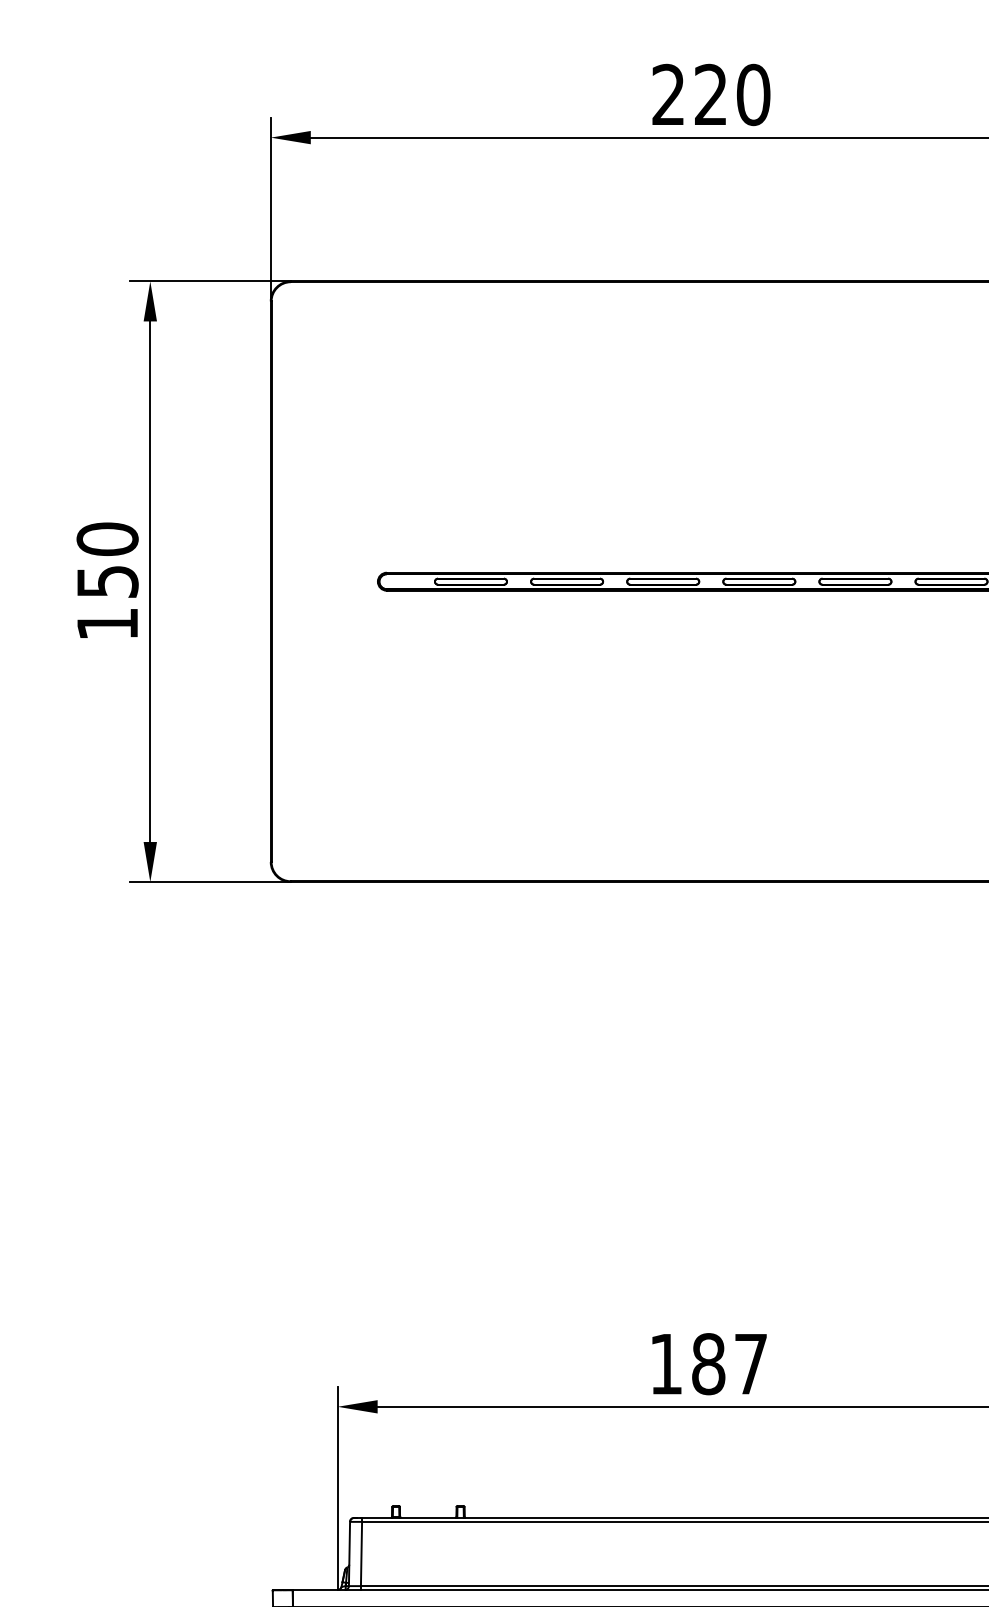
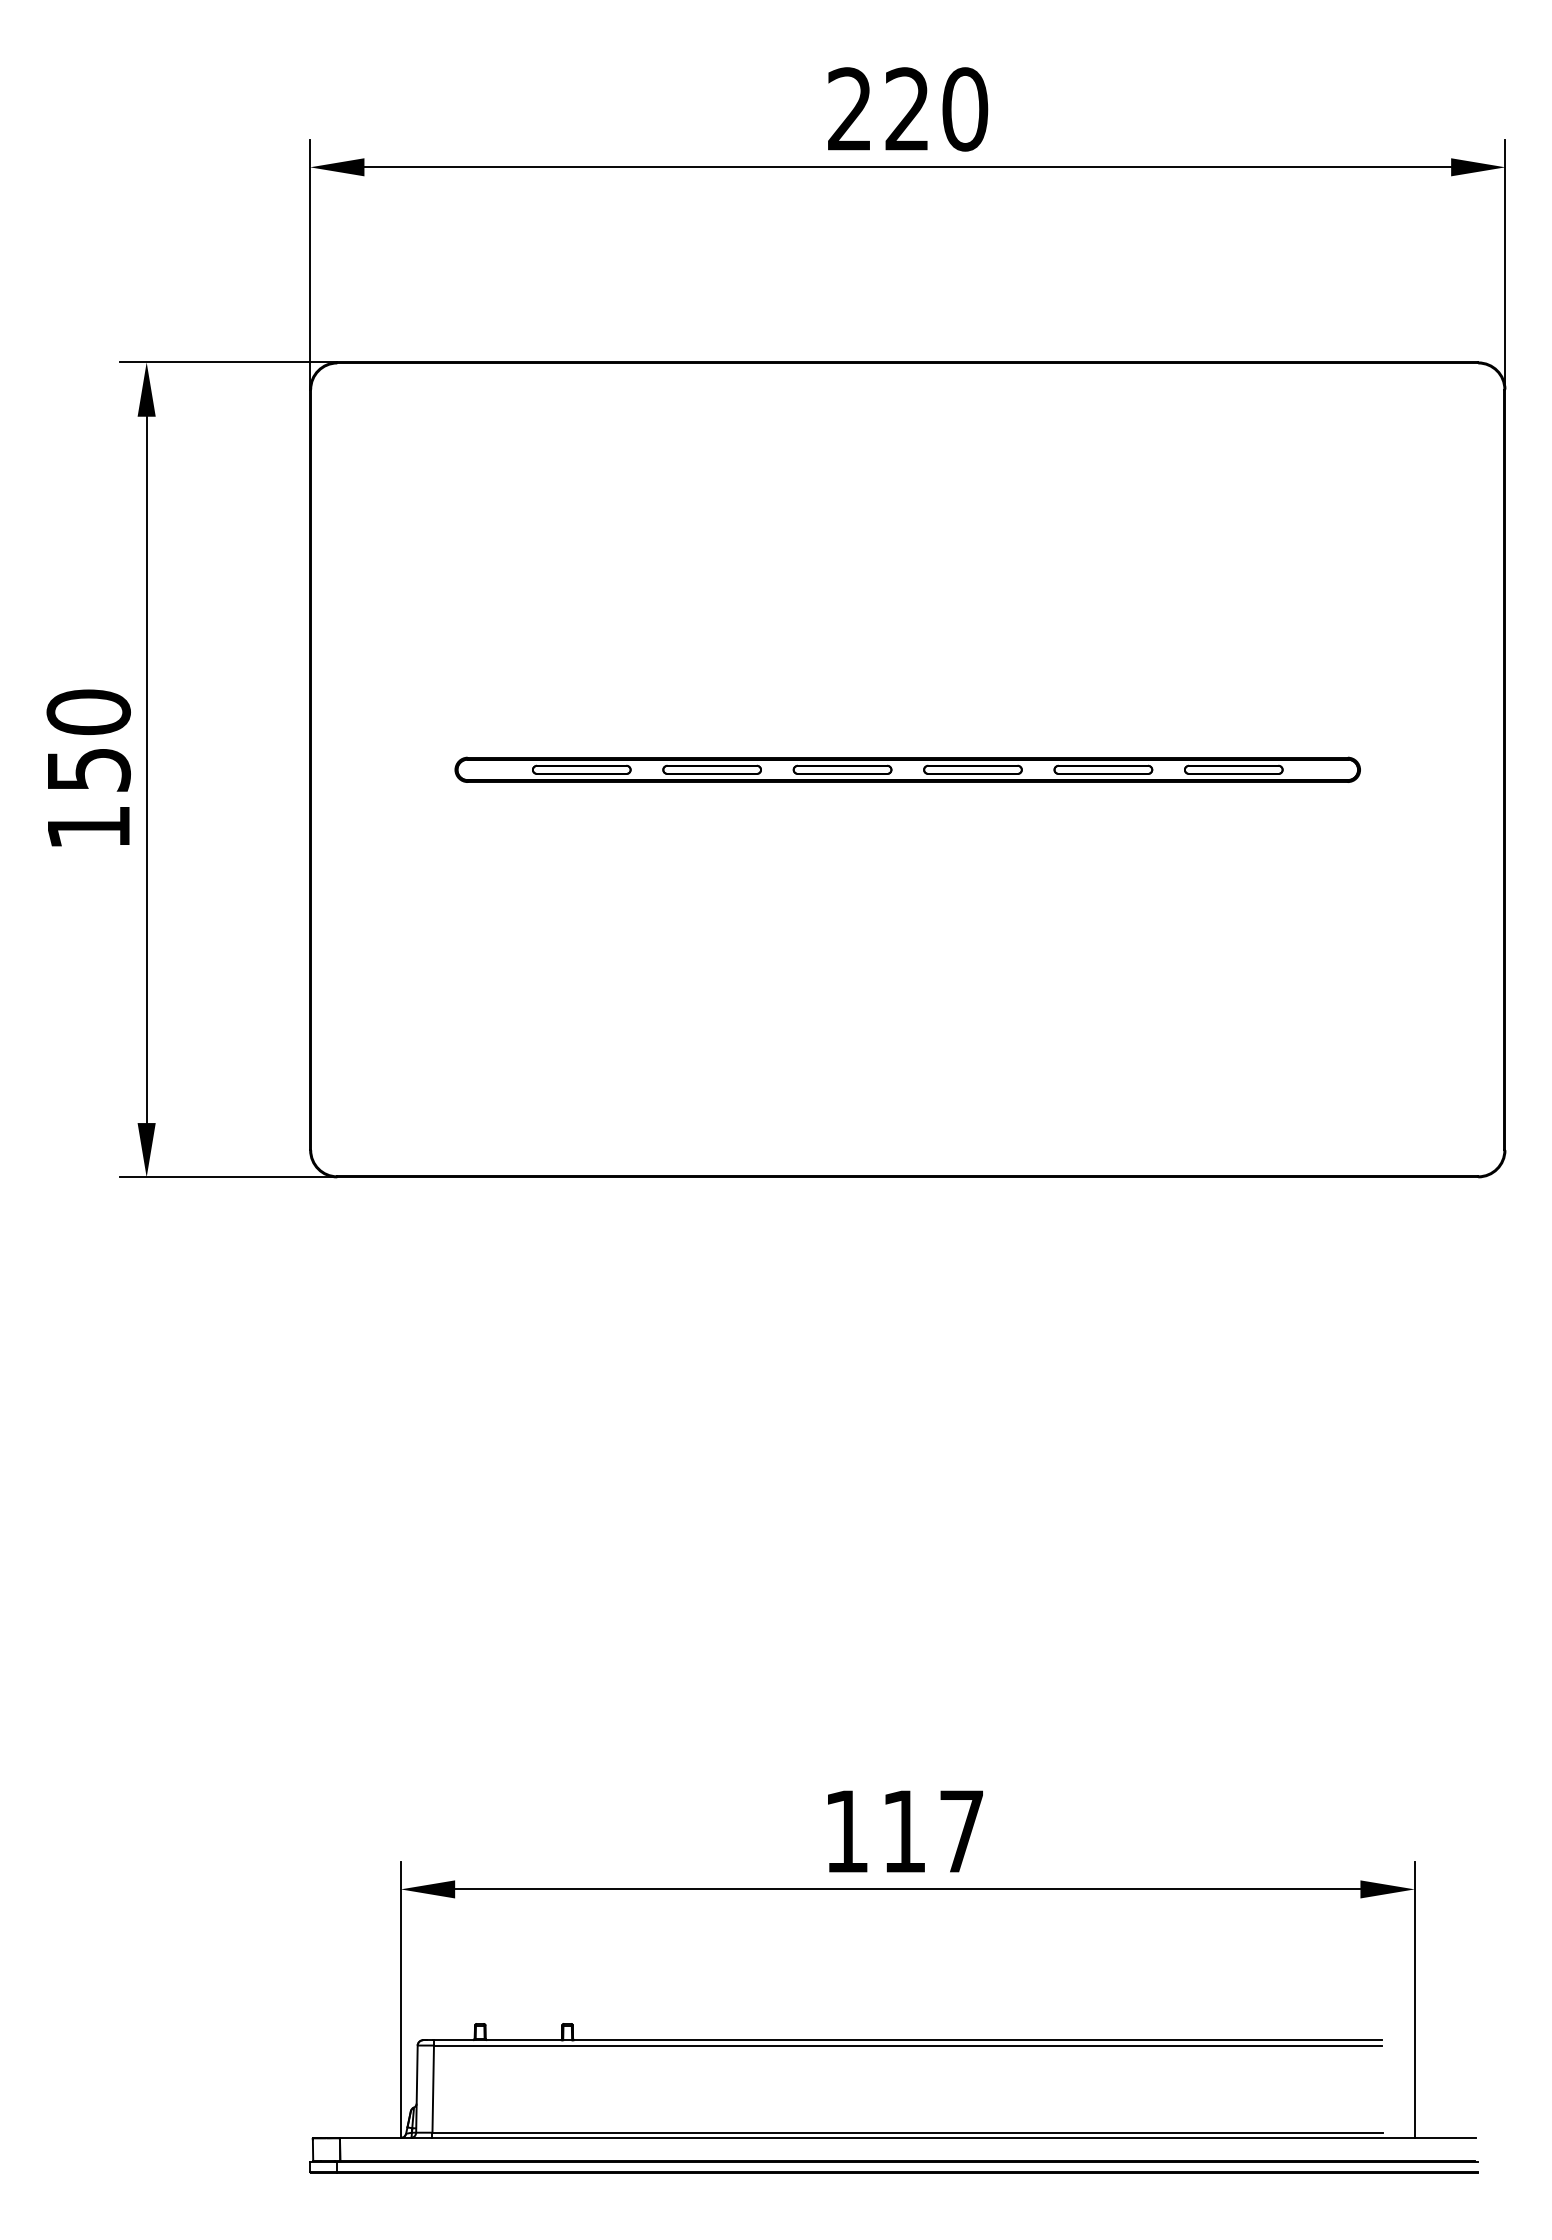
text: (708, 1364) -> (903, 1831), 187 -> 117

